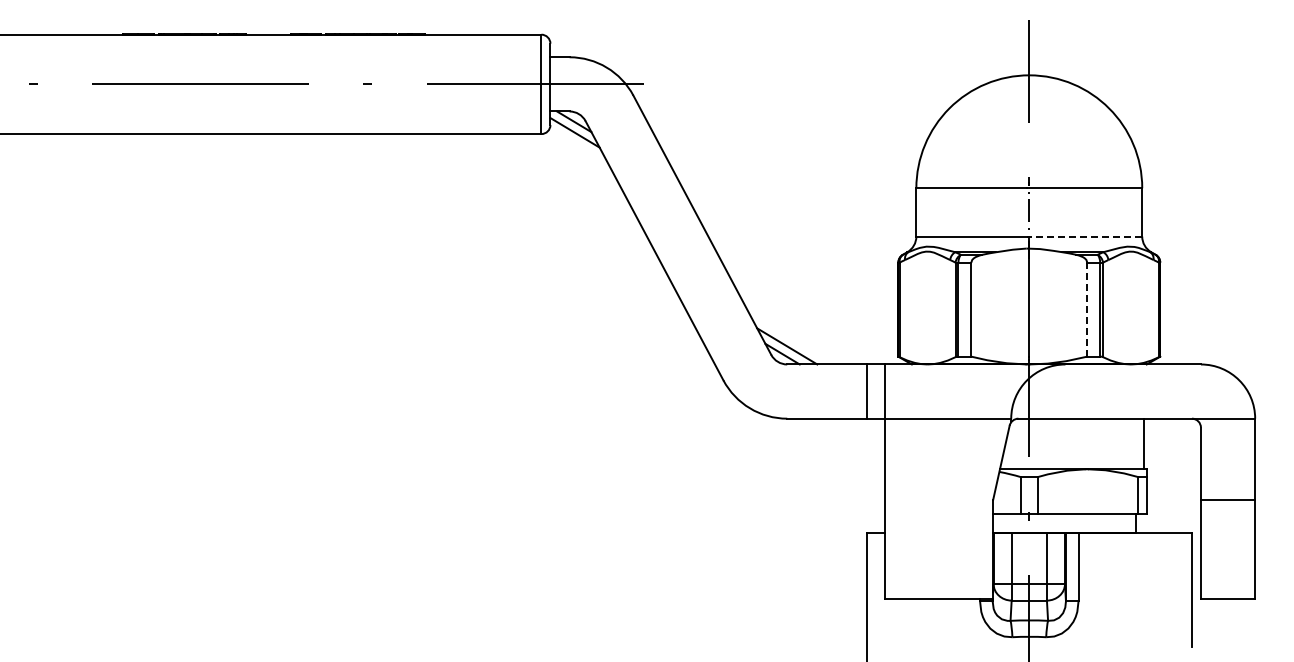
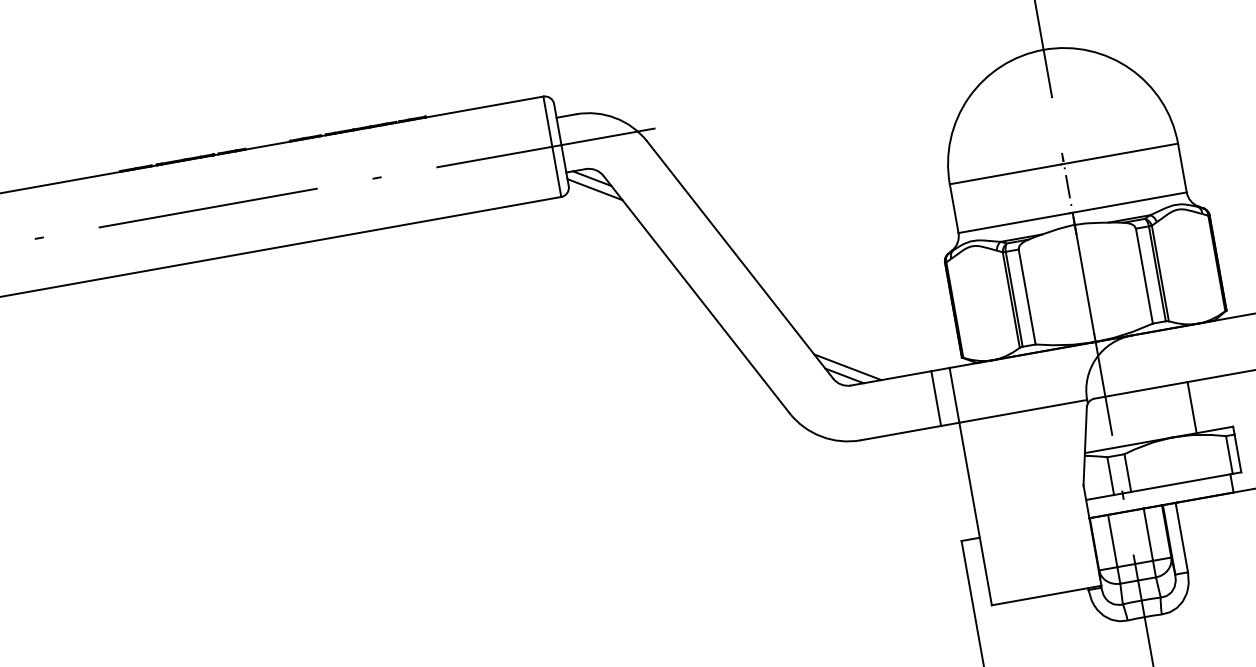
line: (1084, 236) -> (1128, 202), dashed -> solid
line: (1087, 309) -> (1144, 275), dashed -> solid
line: (1143, 443) -> (1191, 407), moved

